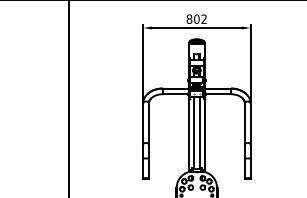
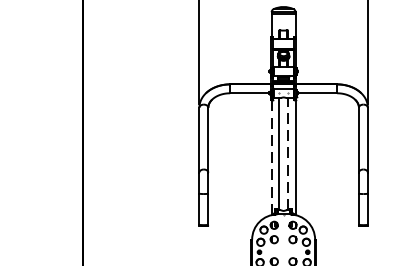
line: (199, 133) -> (287, 154), solid -> dashed
line: (189, 135) -> (272, 157), solid -> dashed

